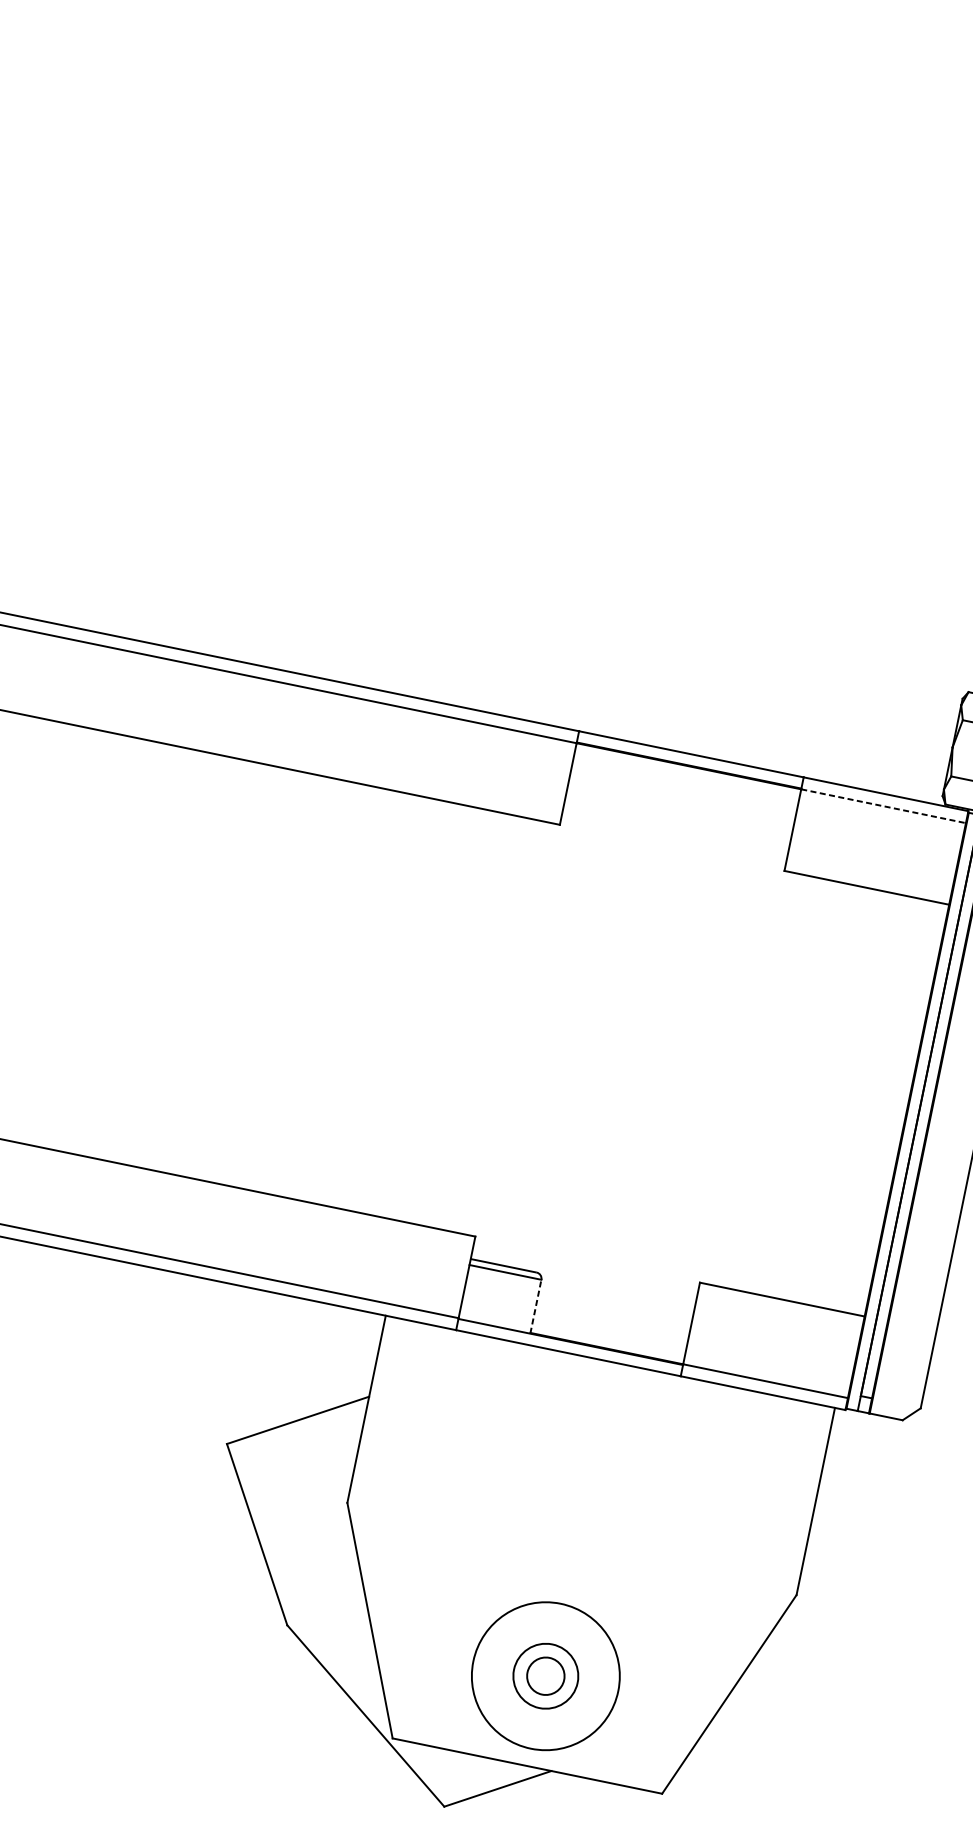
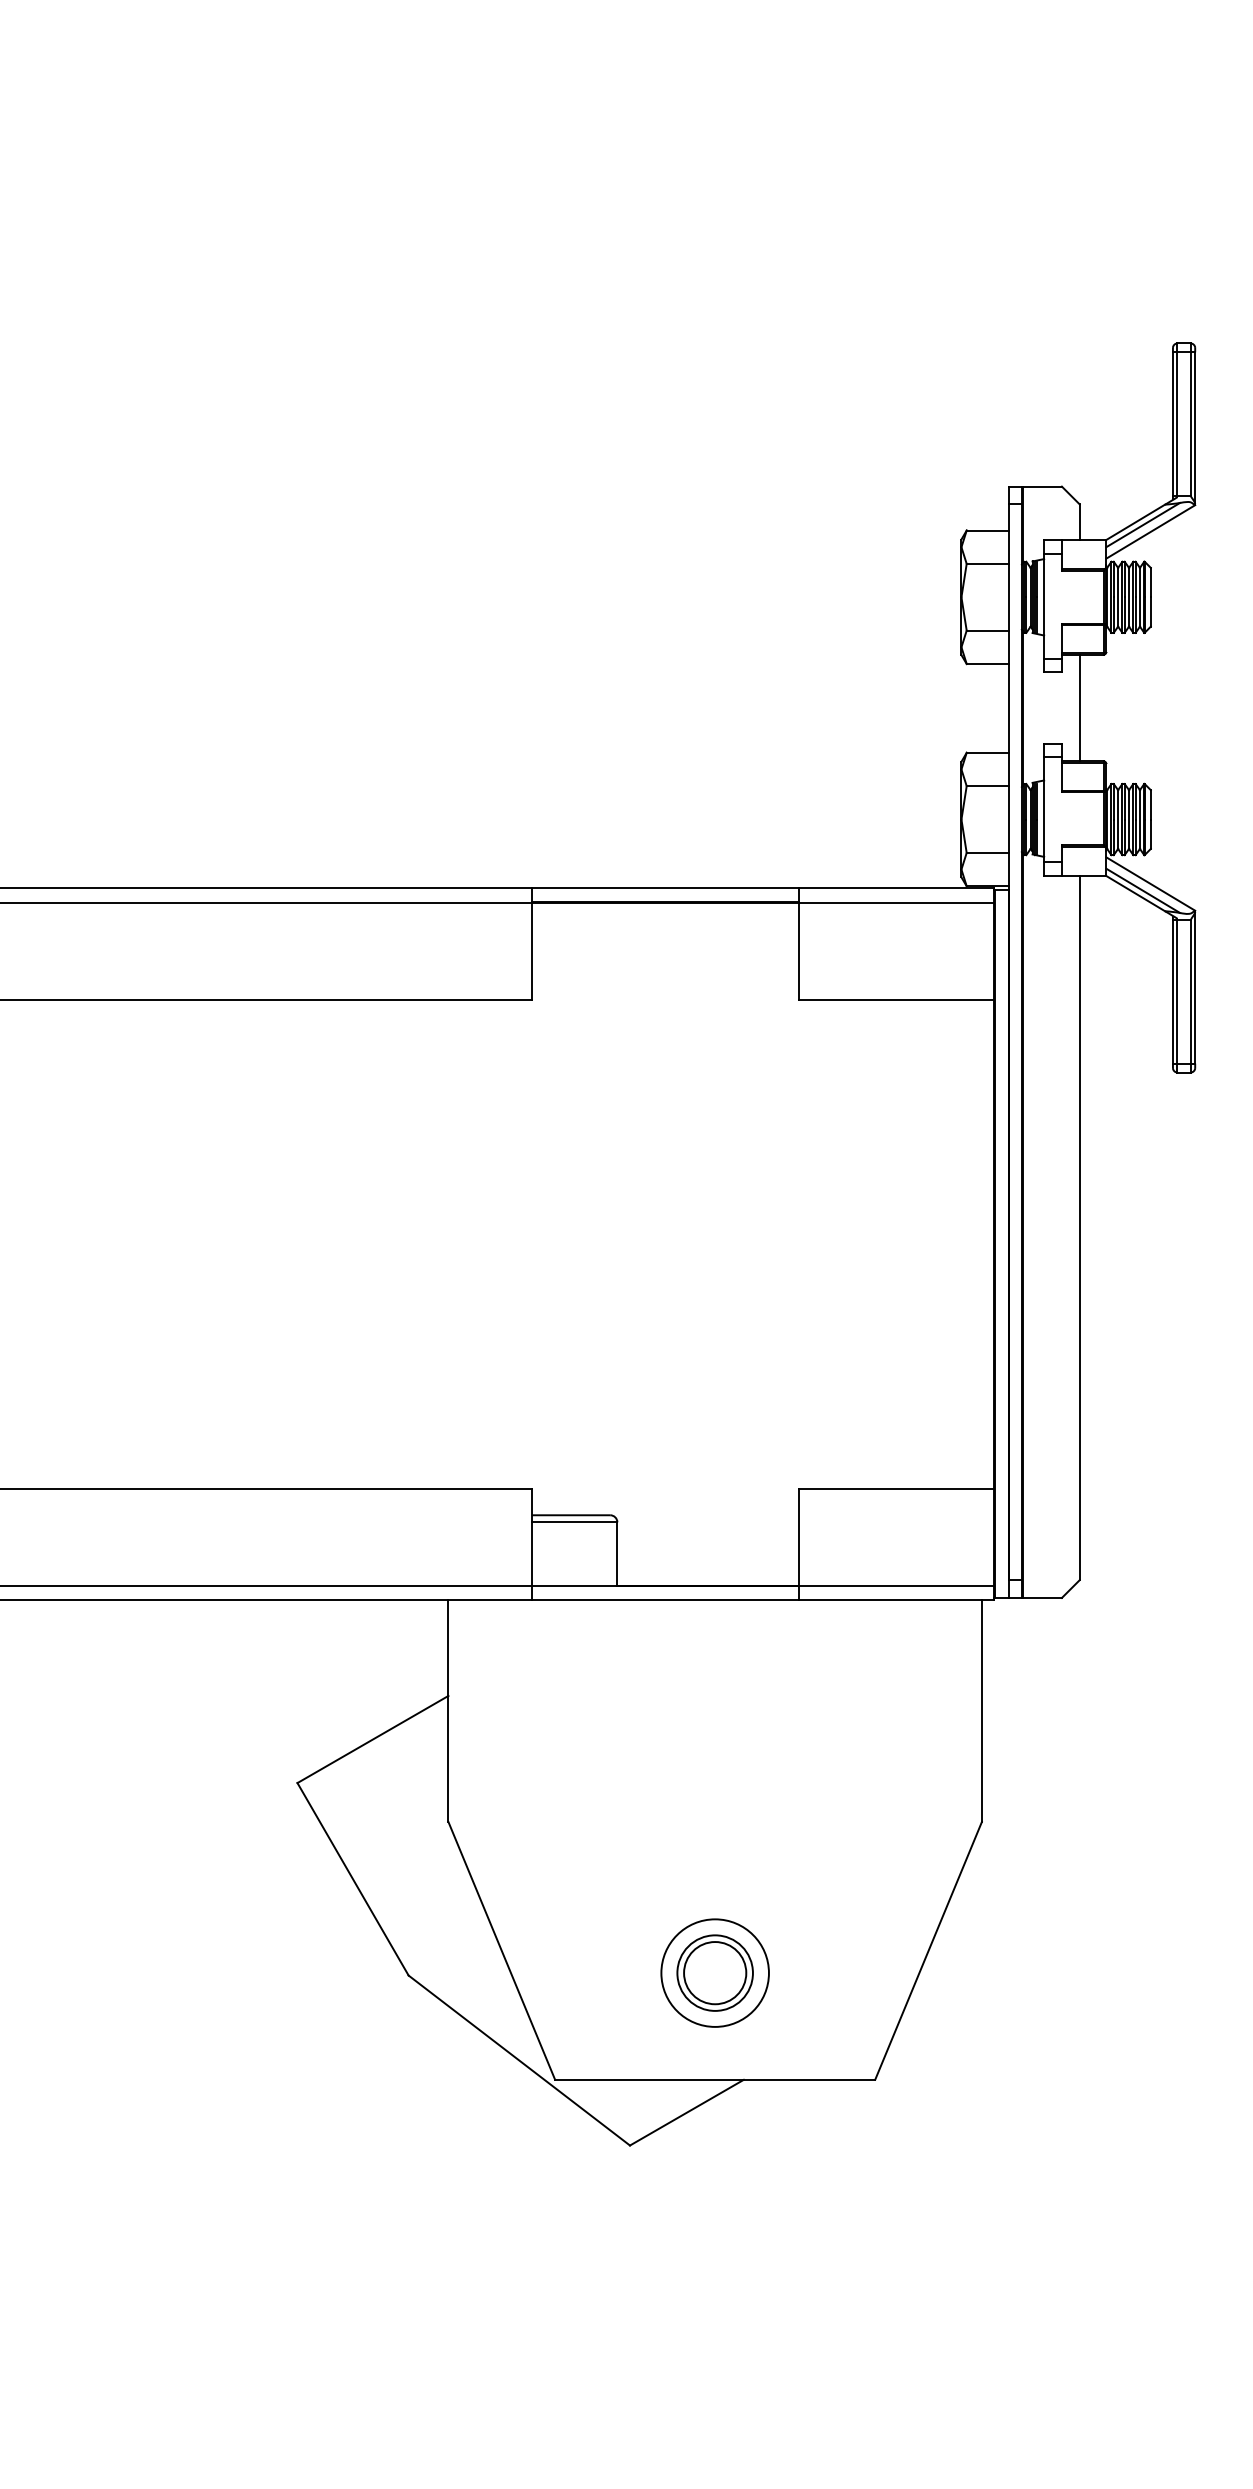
line: (883, 806) -> (896, 902), dashed -> solid
line: (536, 1306) -> (617, 1553), dashed -> solid
circle: (545, 1675) -> (714, 1972), size x0.62
circle: (546, 1676) -> (715, 1973), size x1.43

